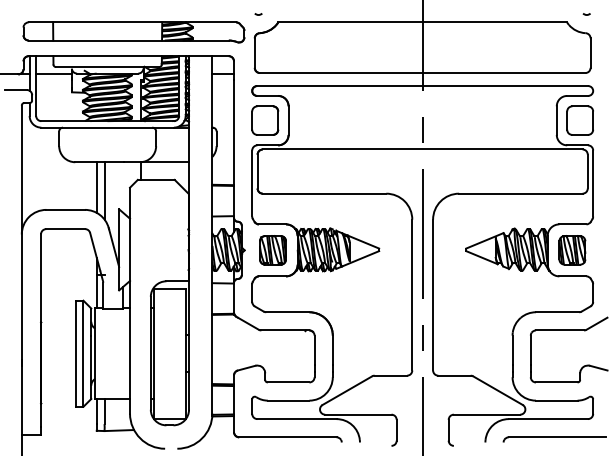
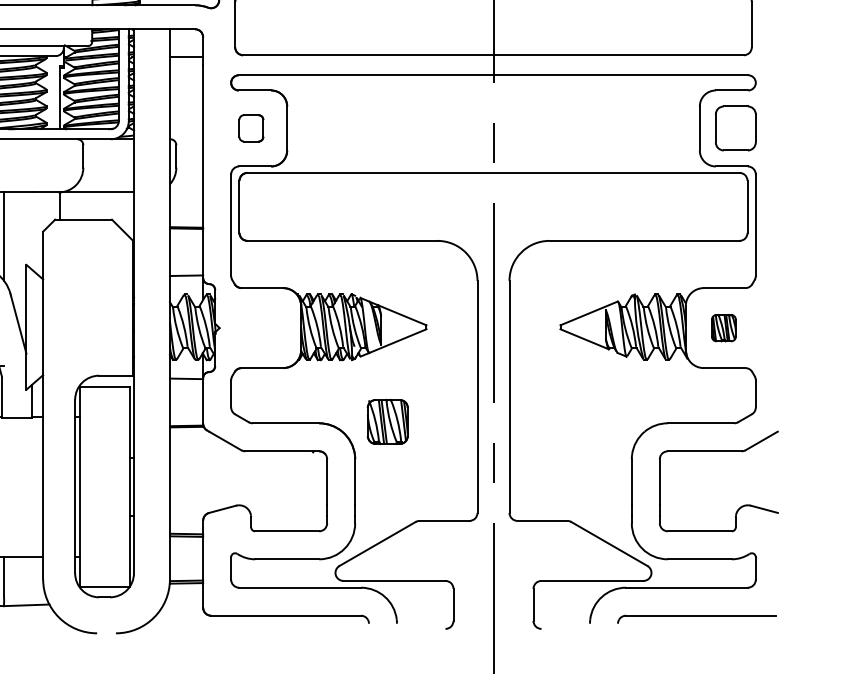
part: (265, 120) -> (251, 128), size x0.6
part: (272, 250) -> (387, 422), moved
part: (572, 250) -> (724, 328), size x0.6

